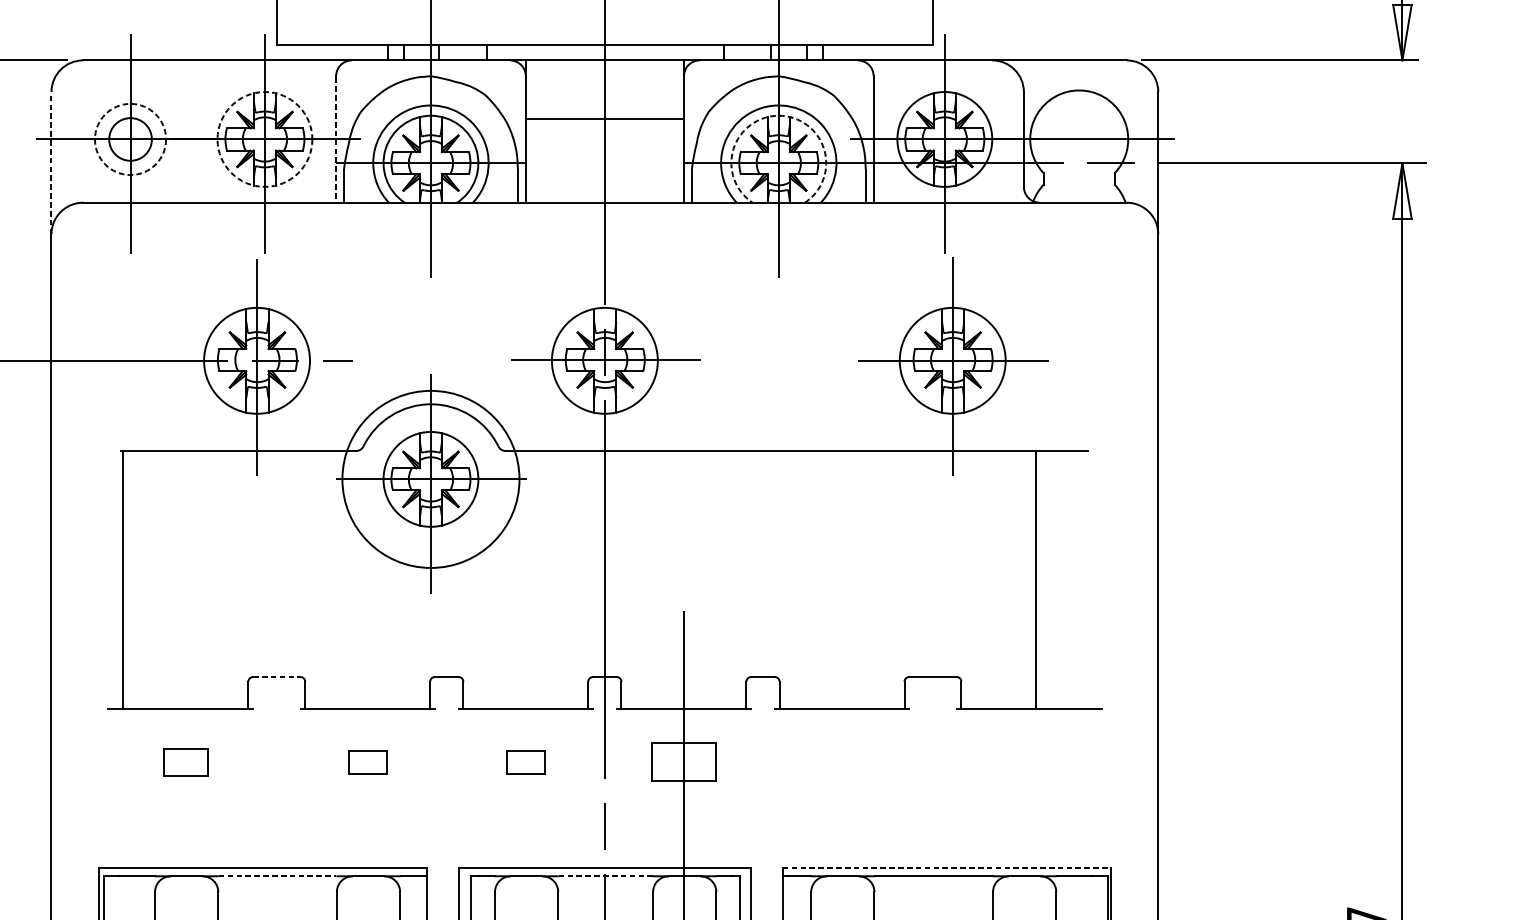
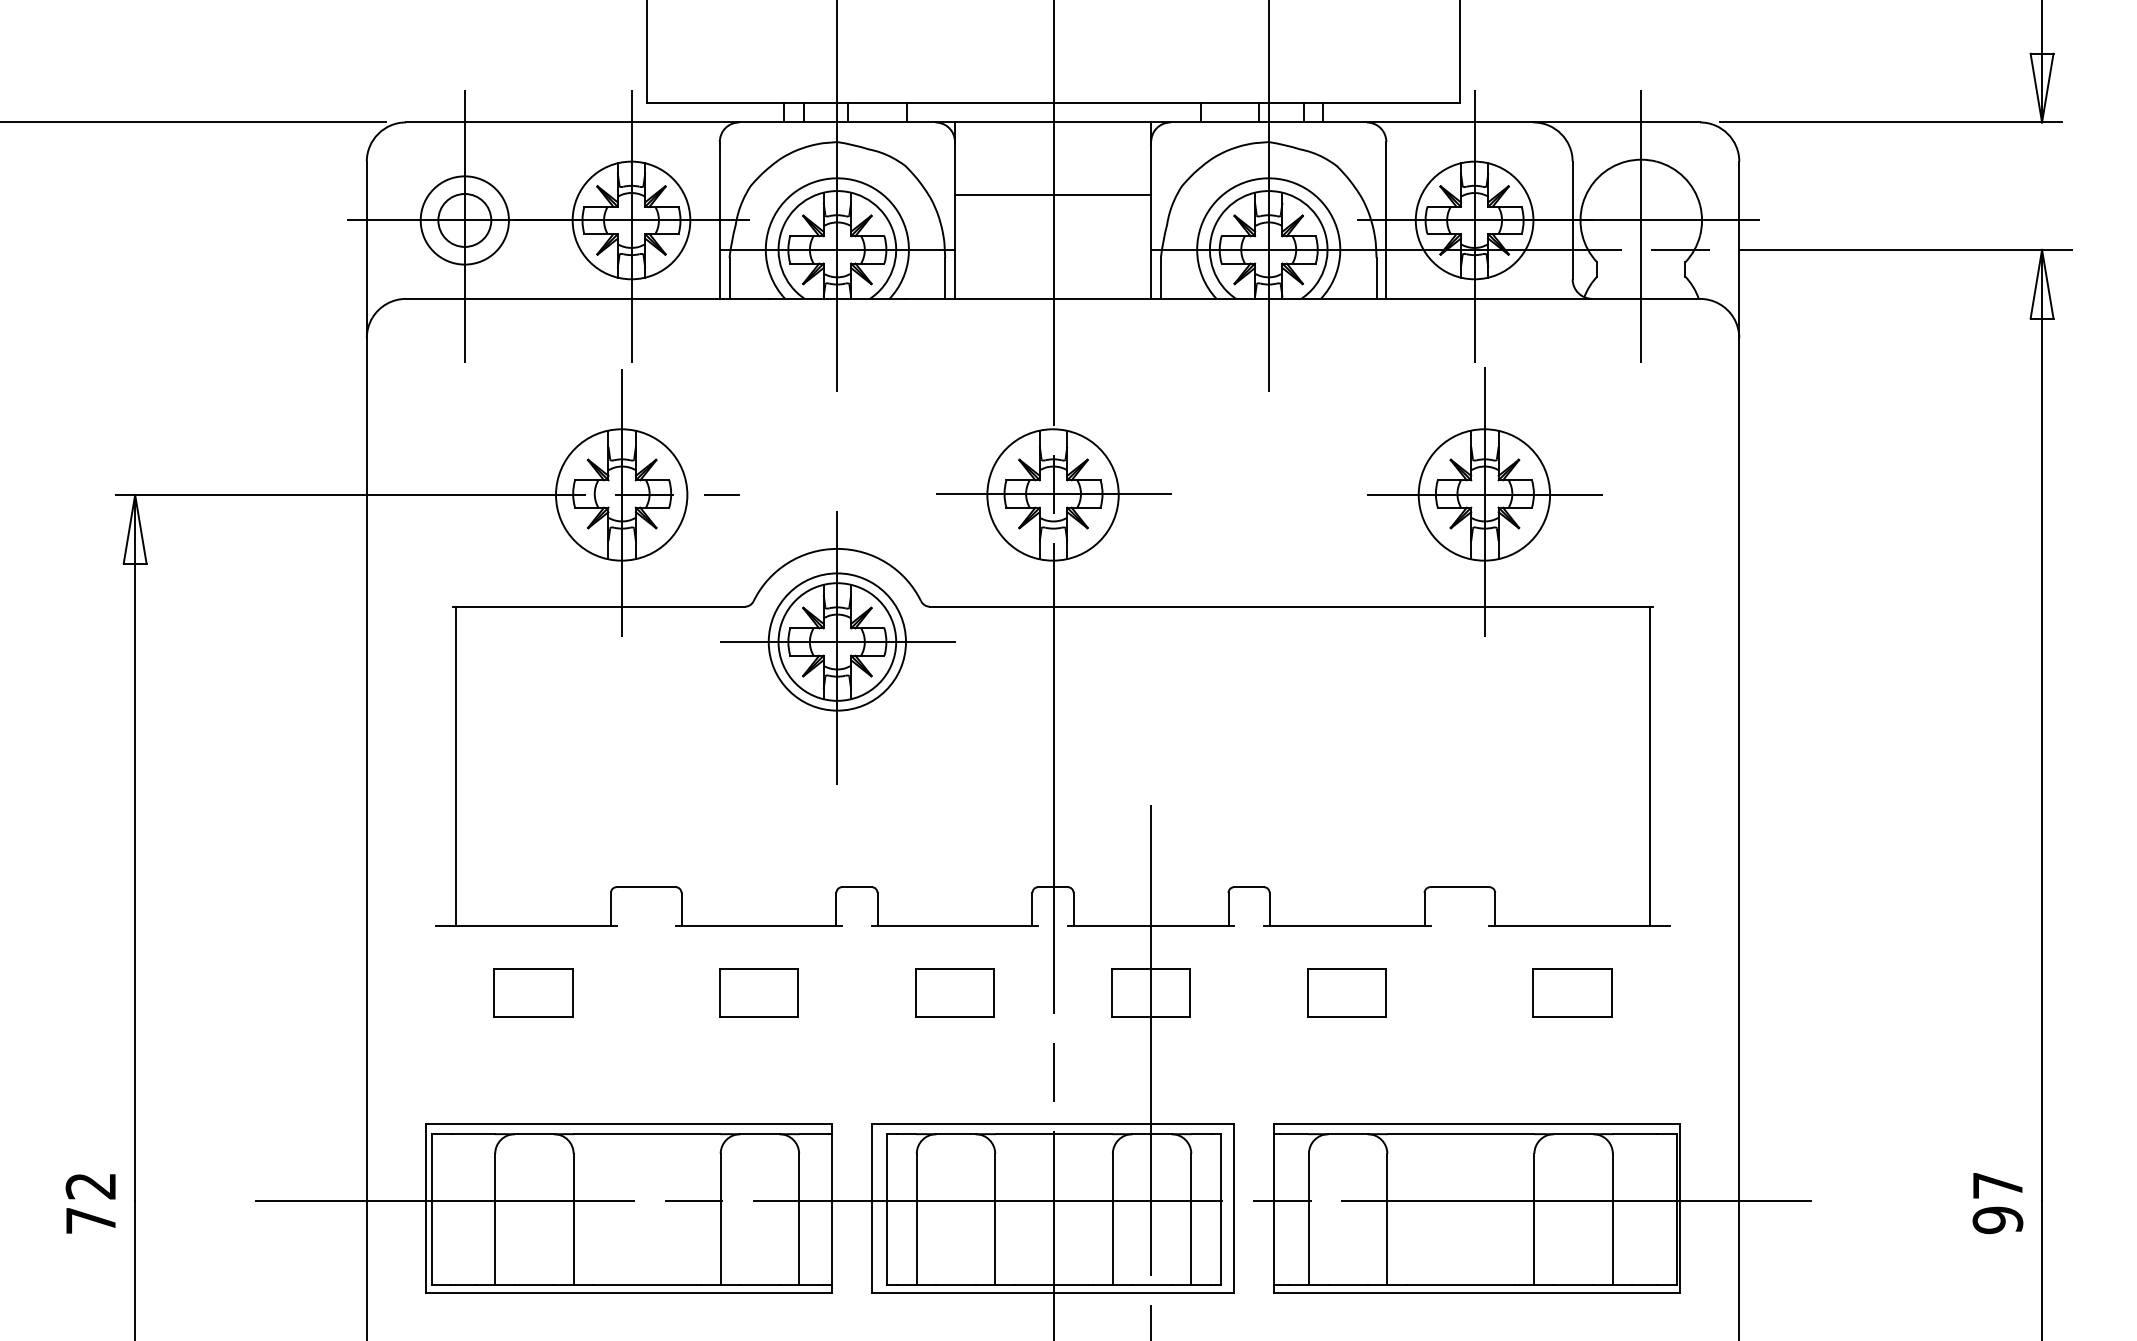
arc: (778, 116) -> (1268, 191), dashed -> solid
circle: (130, 139) -> (464, 220), dashed -> solid
circle: (264, 139) -> (631, 220), dashed -> solid
line: (335, 140) -> (719, 221), dashed -> solid
line: (1079, 143) -> (1641, 225), added
line: (51, 162) -> (366, 249), dashed -> solid
circle: (431, 478) -> (837, 641), size x0.62
line: (1035, 579) -> (1650, 766), moved
line: (277, 677) -> (646, 887), dashed -> solid
part: (185, 762) -> (533, 992), size x1.43
part: (367, 762) -> (758, 992), size x1.67
part: (525, 762) -> (954, 992), size x1.67
part: (841, 762) -> (1346, 992), added
part: (1023, 762) -> (1572, 992), added
line: (947, 868) -> (1477, 1124), dashed -> solid
line: (277, 876) -> (647, 1134), dashed -> solid
line: (606, 876) -> (1054, 1134), dashed -> solid

